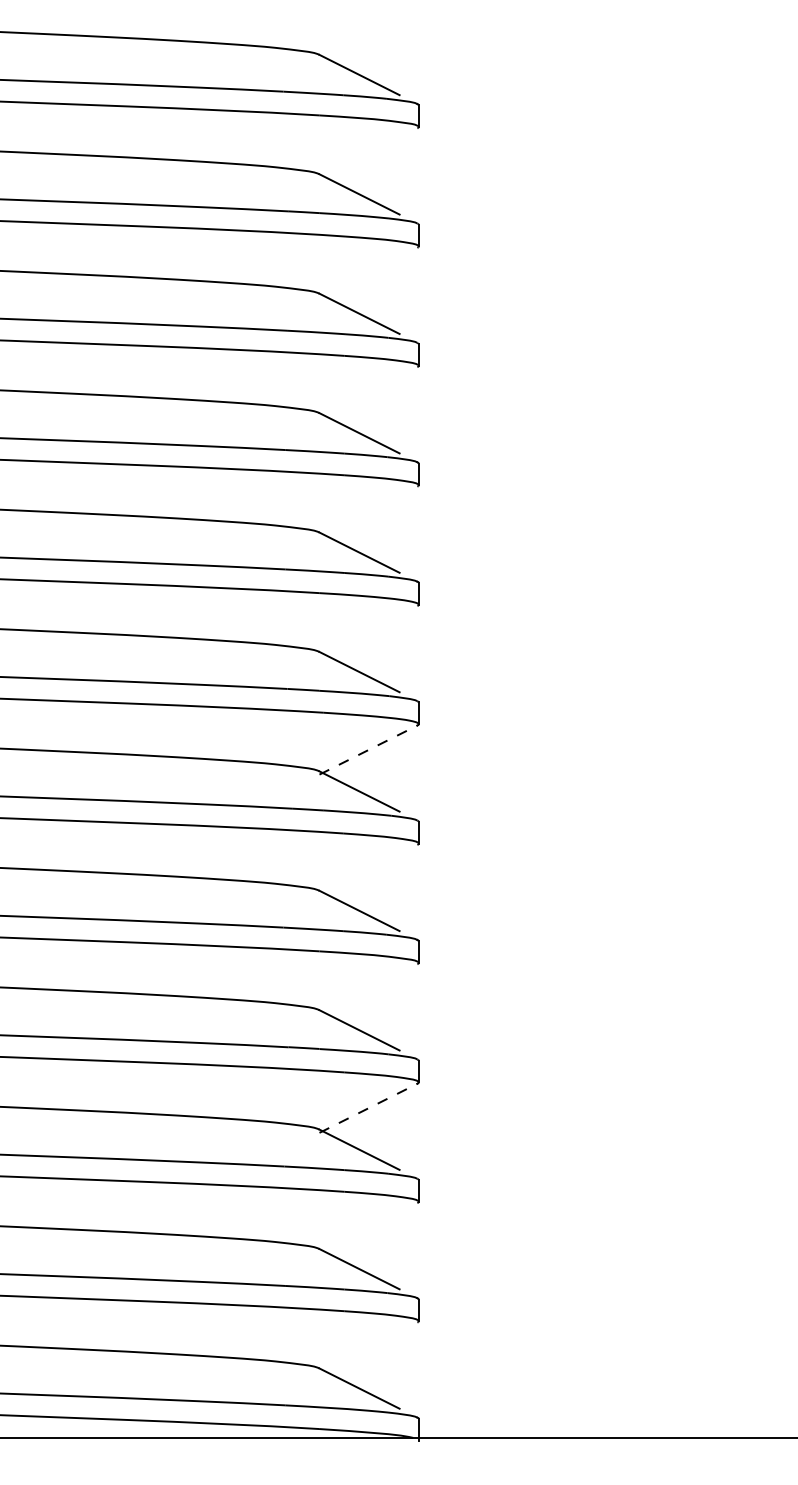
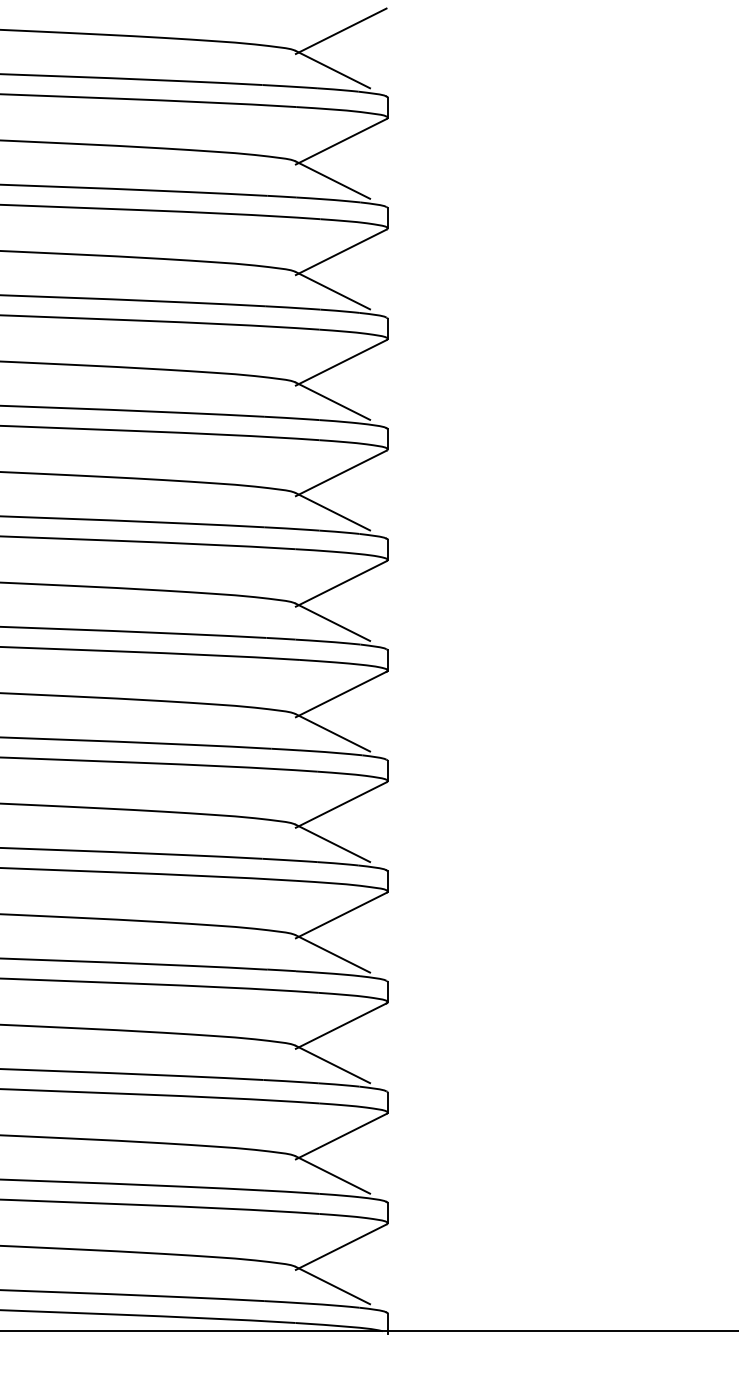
line: (367, 33) -> (340, 31), added
line: (367, 152) -> (340, 141), added
line: (367, 272) -> (340, 252), added
line: (367, 391) -> (340, 362), added
line: (367, 511) -> (340, 473), added
line: (367, 630) -> (340, 583), added
line: (368, 750) -> (341, 694), dashed -> solid
line: (367, 868) -> (340, 804), added
line: (367, 988) -> (340, 915), added
line: (368, 1108) -> (341, 1026), dashed -> solid
line: (367, 1227) -> (340, 1136), added
line: (367, 1346) -> (340, 1246), added

